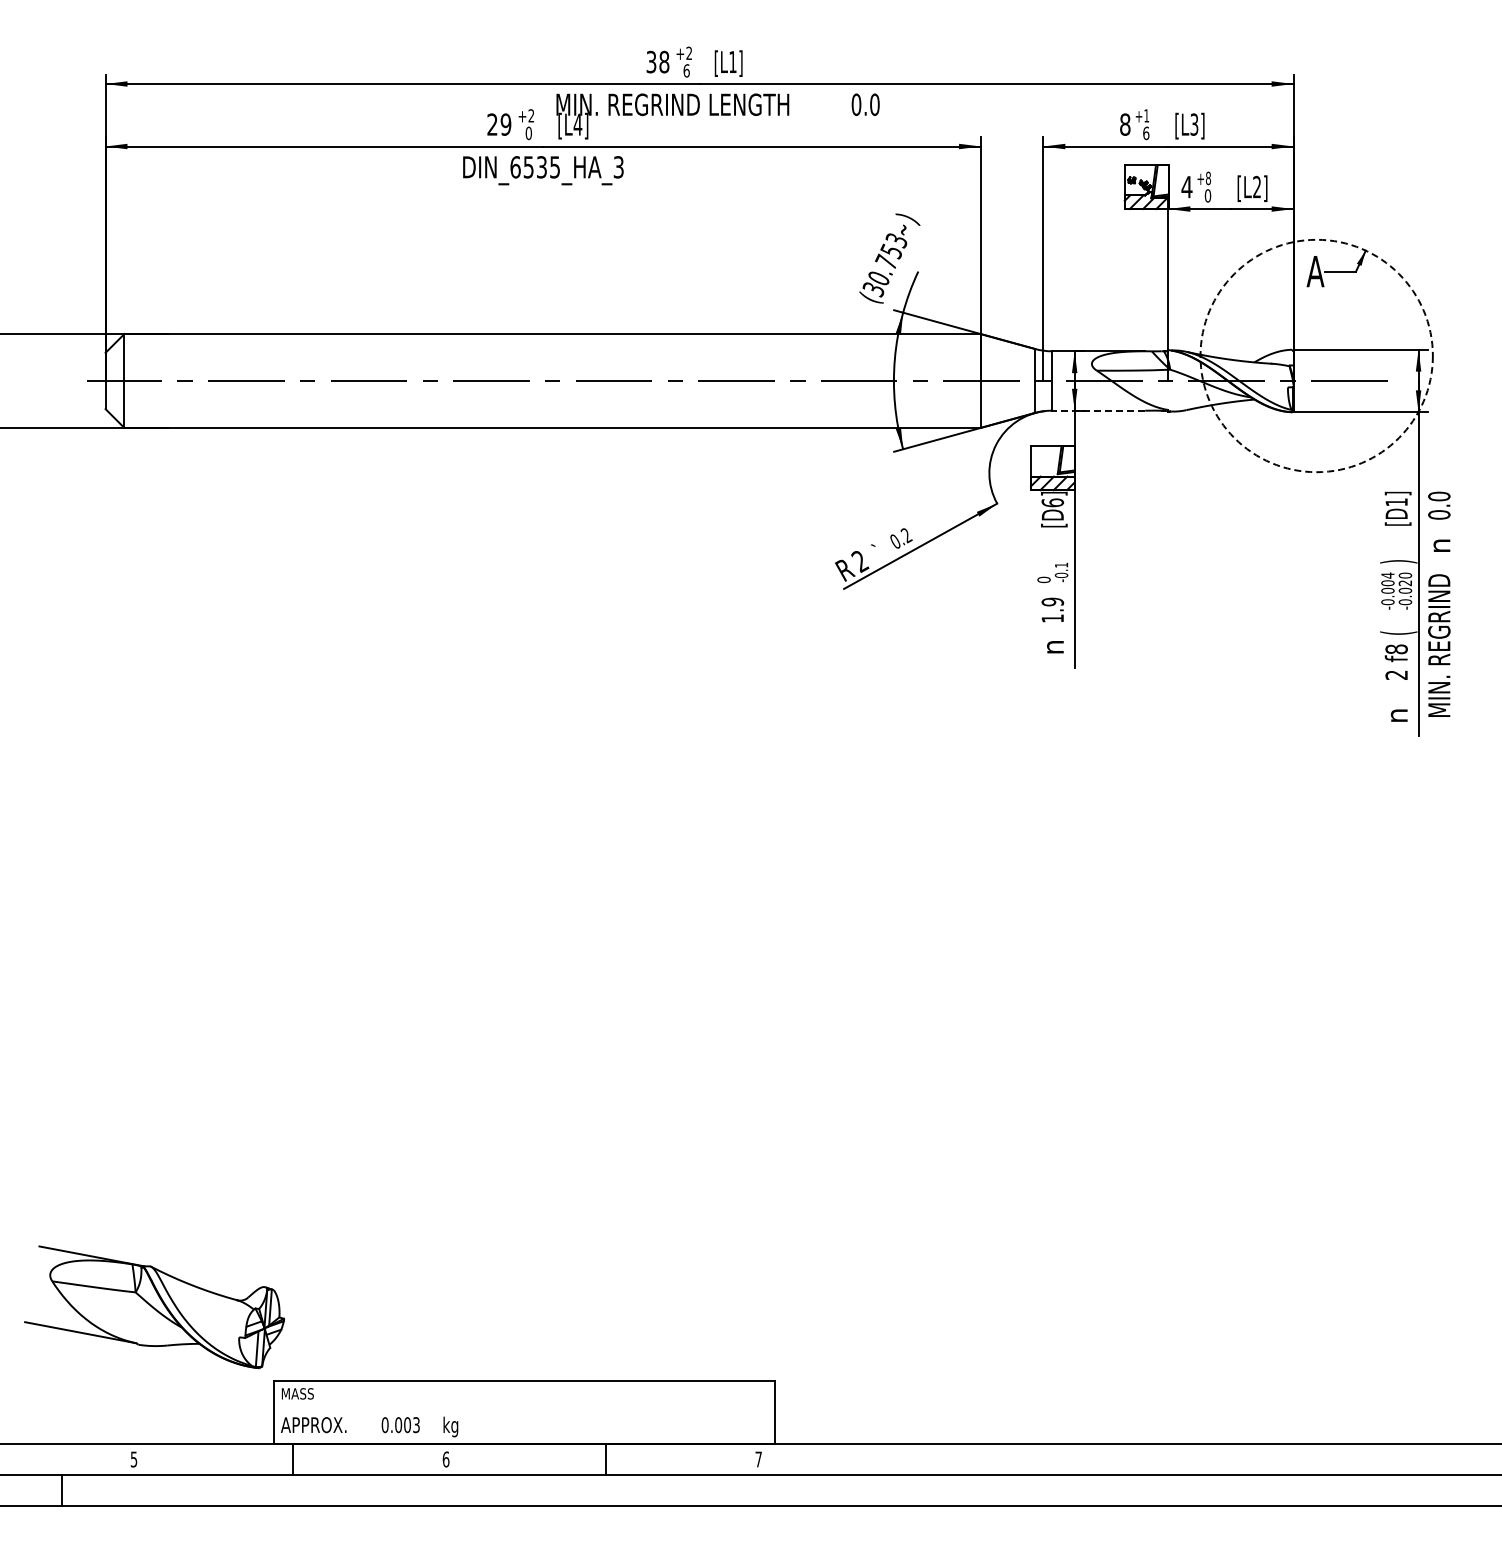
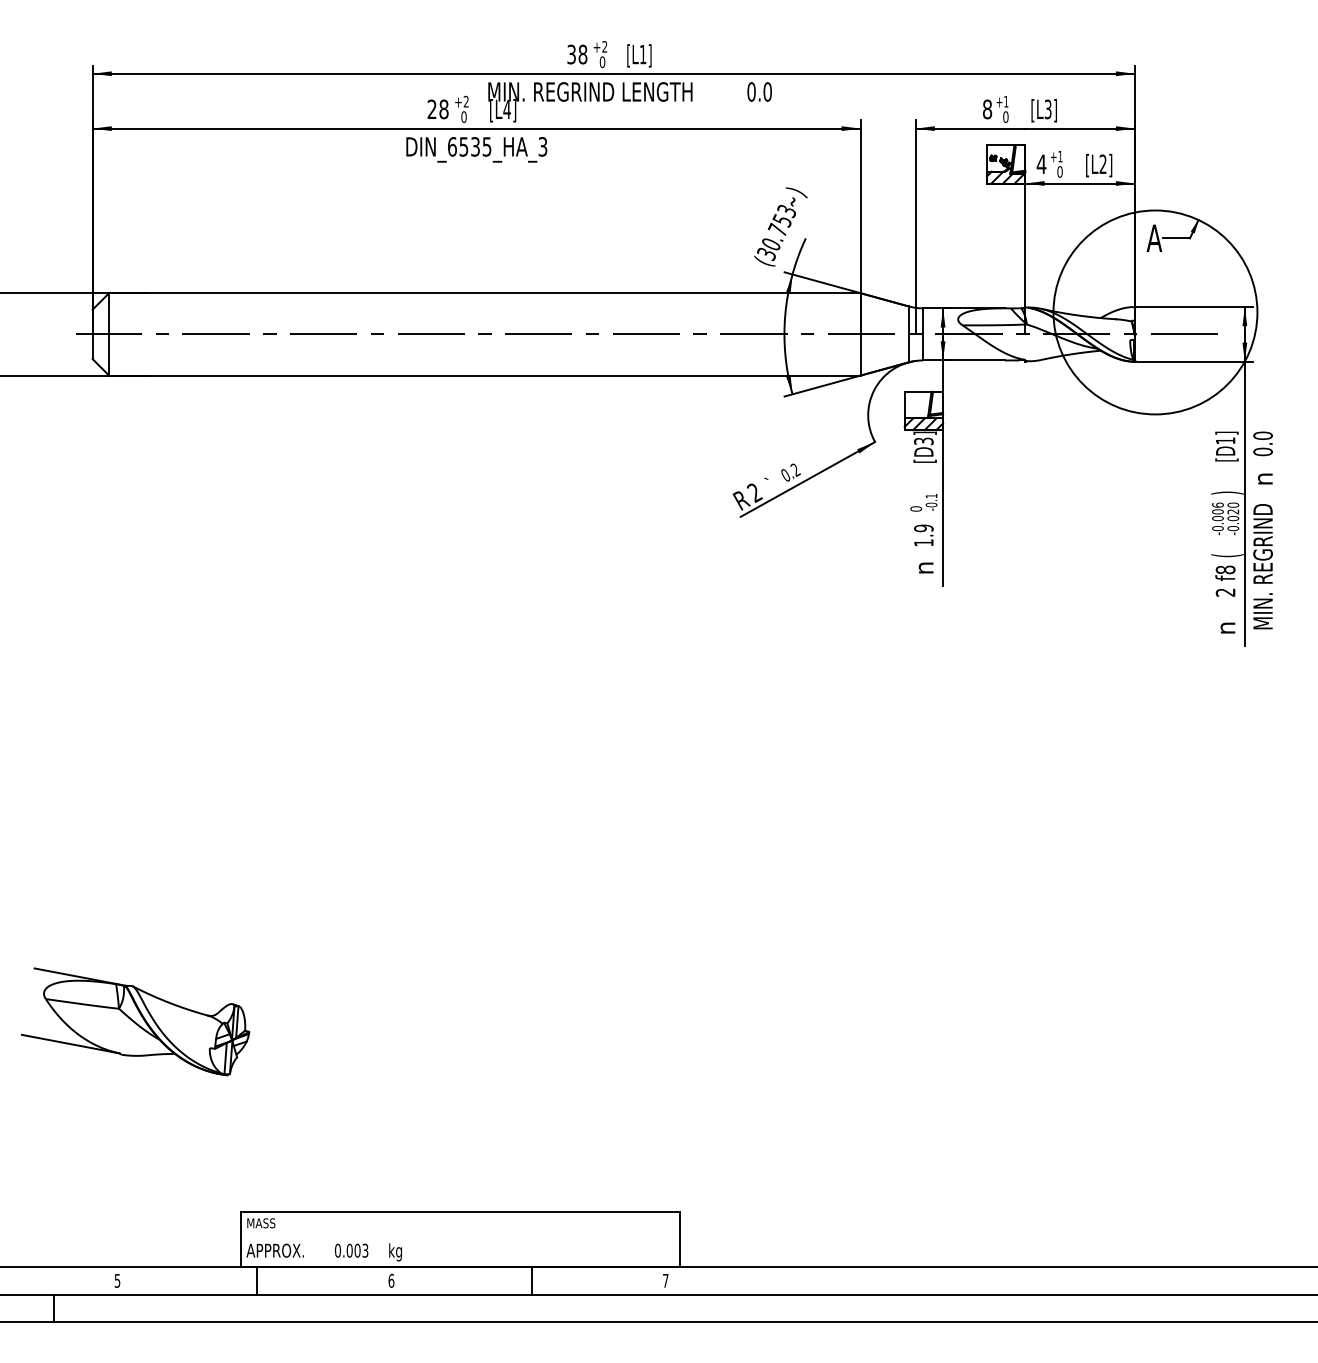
text: (686, 70) -> (602, 61), 6 -> 0
text: (505, 124) -> (443, 109), 29 -> 28
text: (1146, 132) -> (1006, 116), 6 -> 0
text: (1208, 178) -> (1060, 156), +8 -> +1
circle: (1316, 355) -> (1155, 312), dashed -> solid
line: (1098, 410) -> (963, 360), dashed -> solid
text: (1052, 502) -> (923, 441), [D6] -> [D3]
text: (1387, 575) -> (1217, 505), -0.004 -> -0.006
part: (154, 1307) -> (135, 1022), moved

